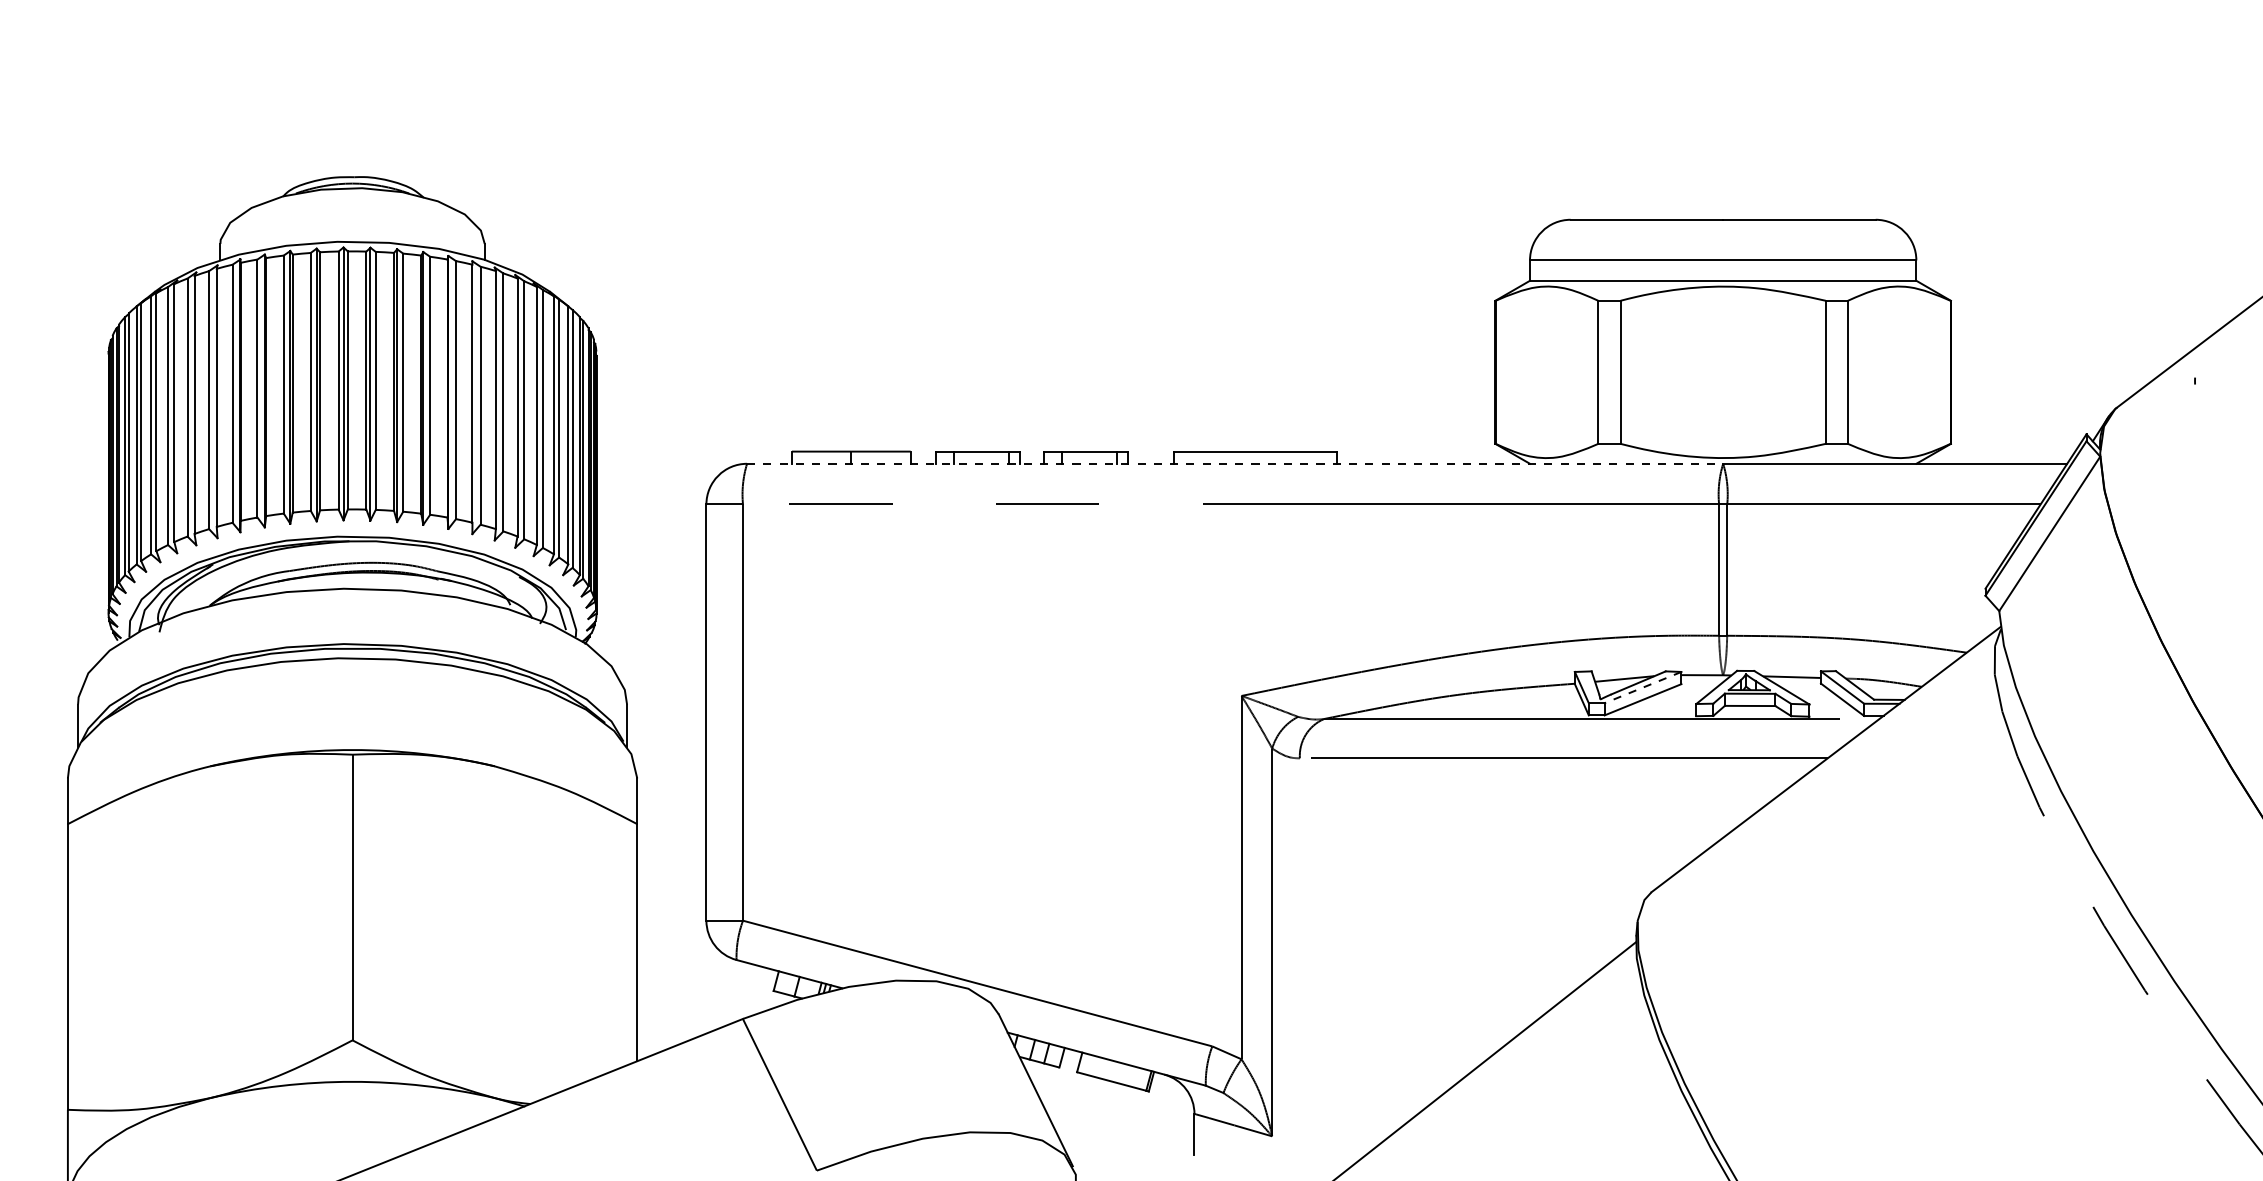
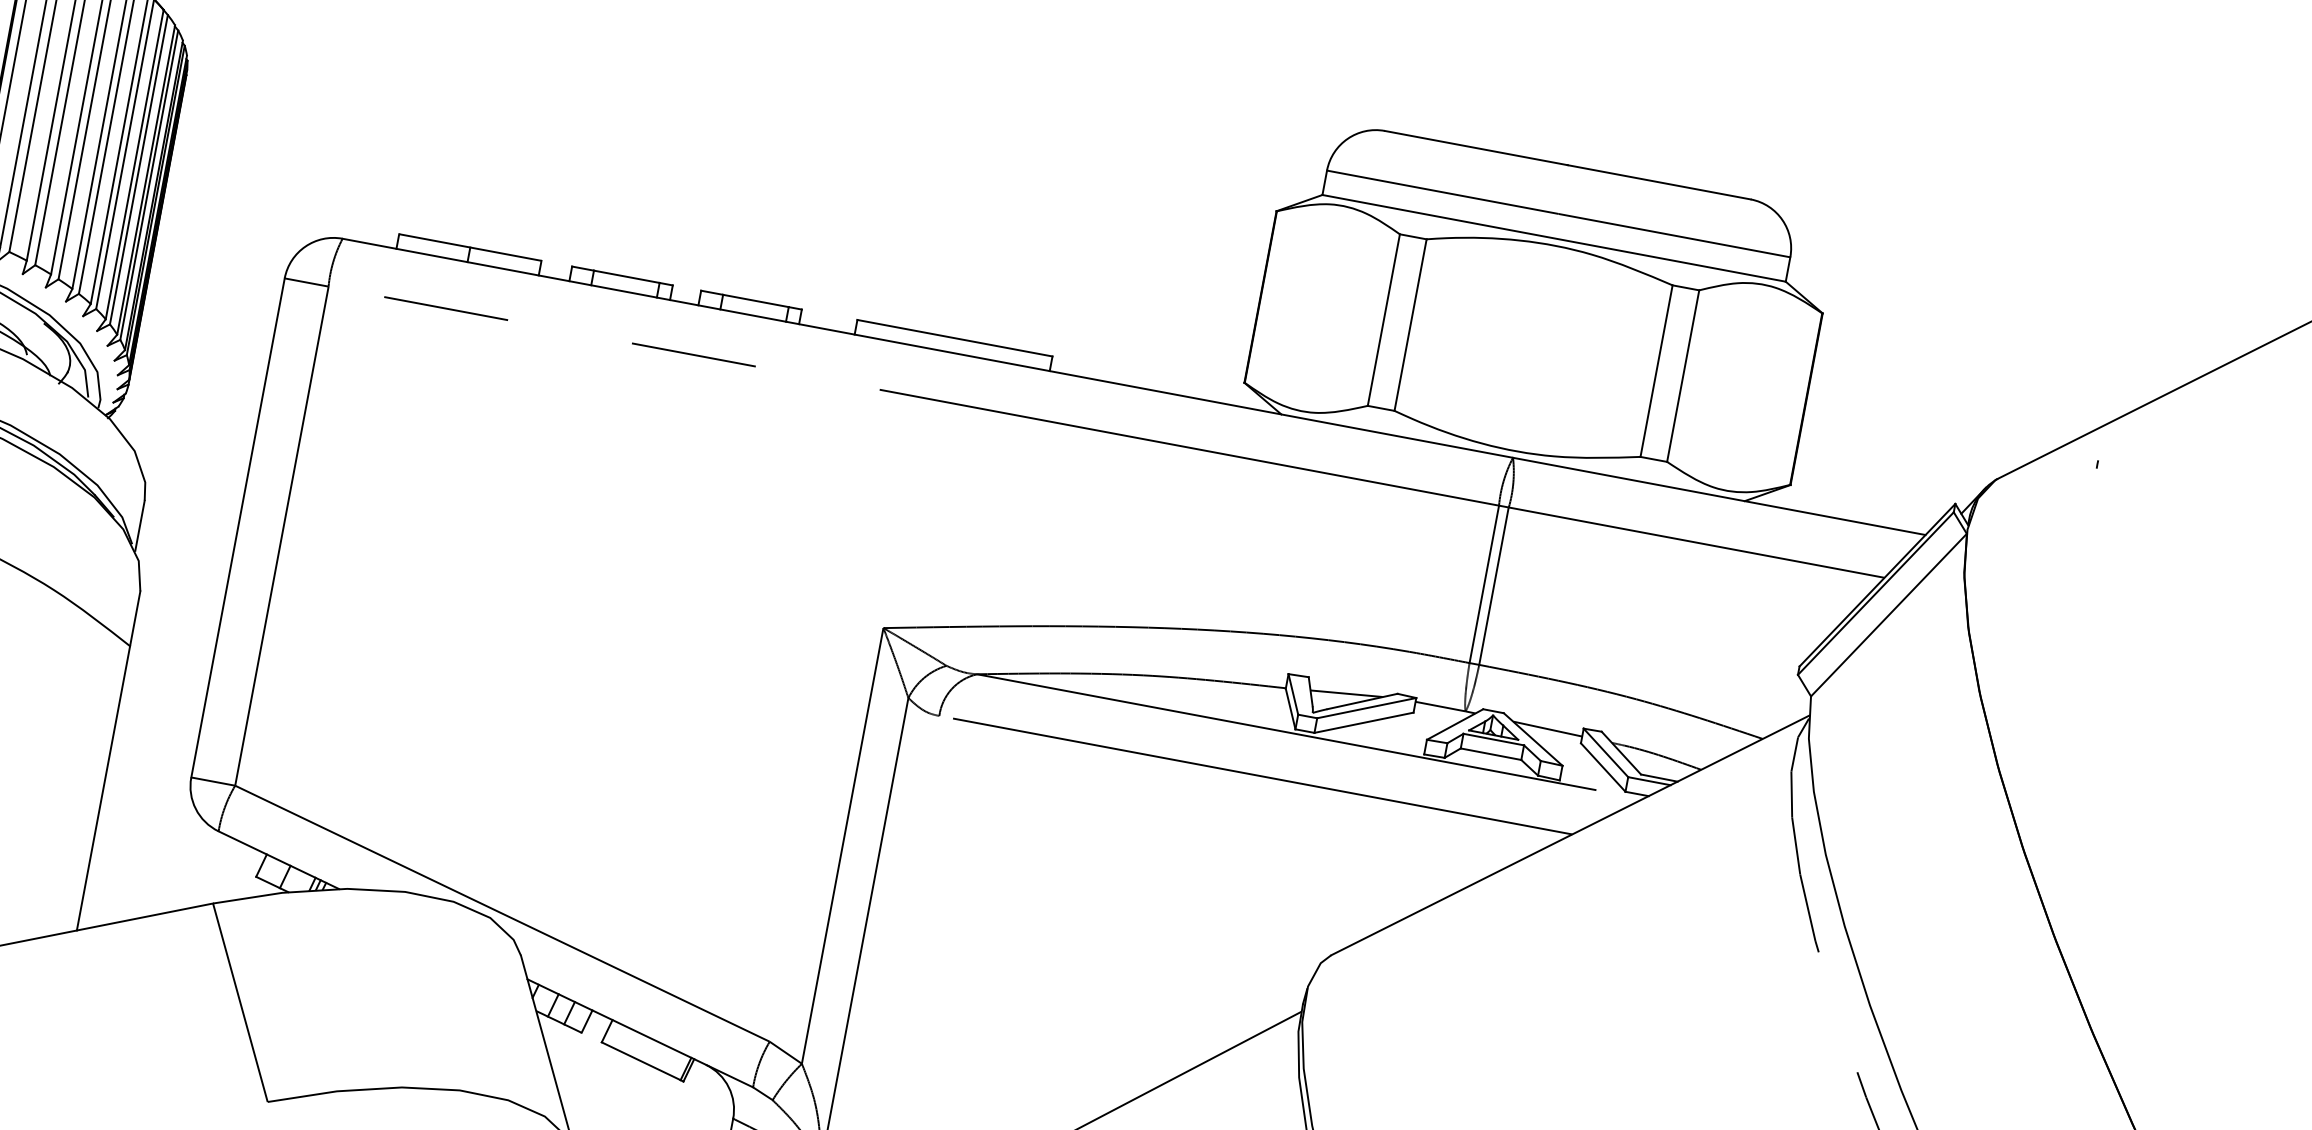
line: (1235, 463) -> (928, 348), dashed -> solid
line: (1642, 687) -> (1366, 707), dashed -> solid

